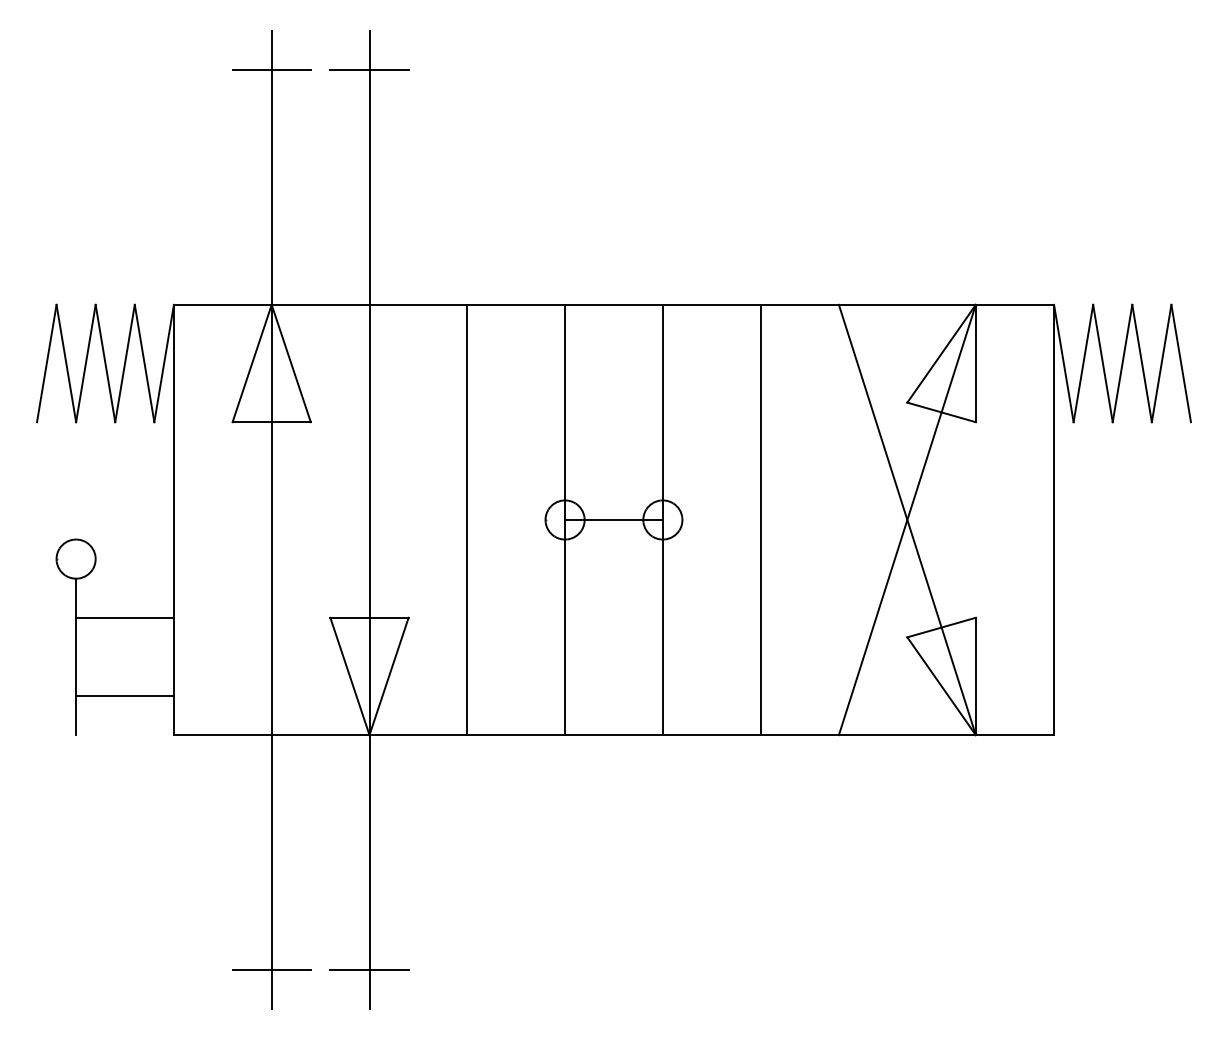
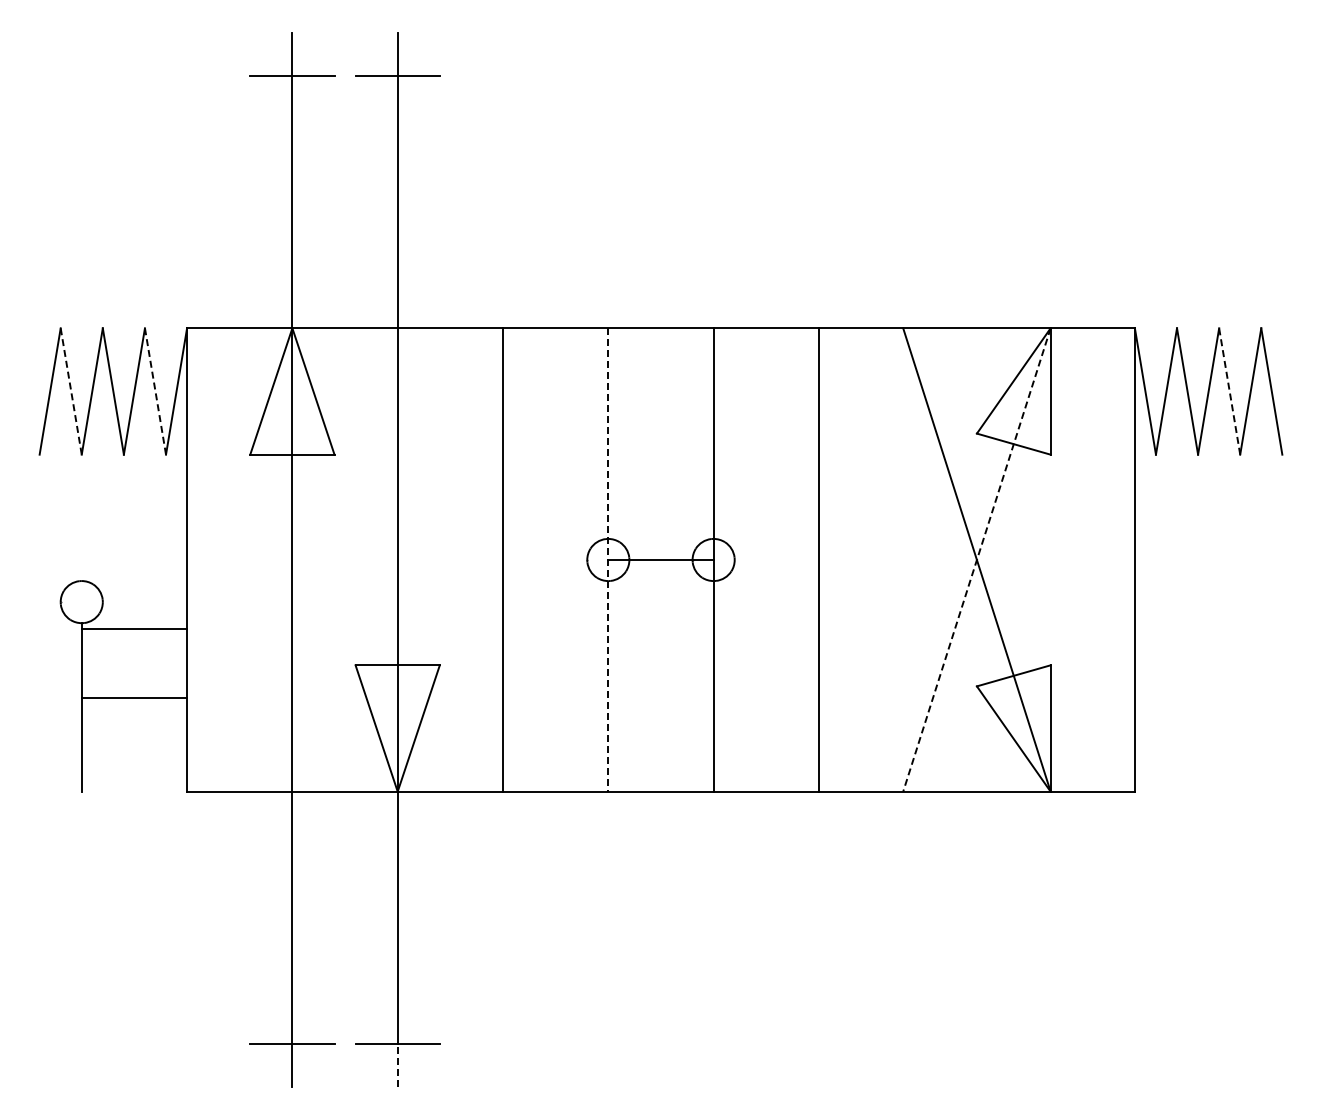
line: (66, 363) -> (71, 391), solid -> dashed
line: (144, 363) -> (155, 391), solid -> dashed
line: (1141, 363) -> (1229, 391), solid -> dashed
line: (565, 519) -> (608, 559), solid -> dashed
line: (906, 520) -> (976, 560), solid -> dashed
line: (125, 617) -> (134, 629), moved
line: (125, 695) -> (134, 697), moved
line: (369, 989) -> (397, 1065), solid -> dashed

